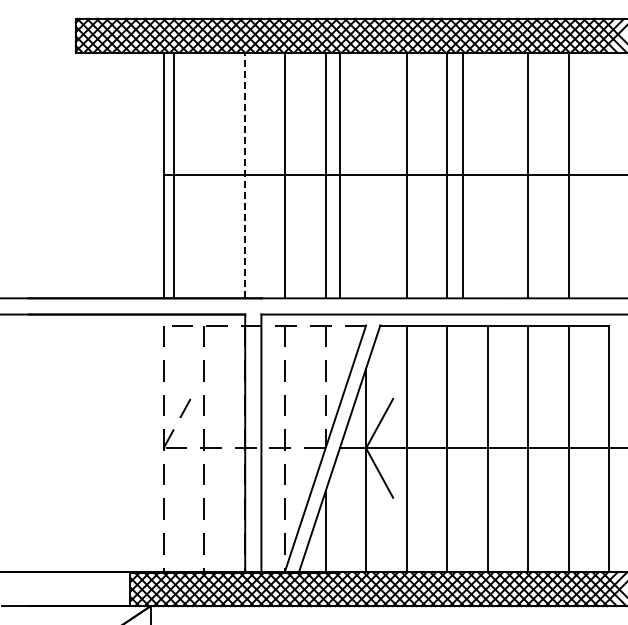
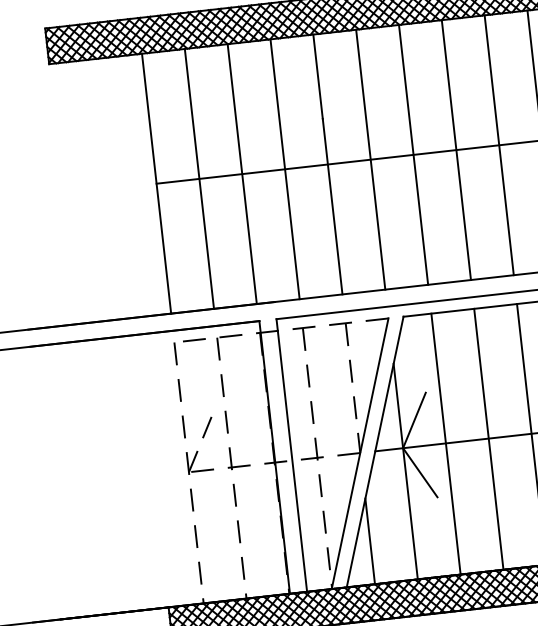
line: (174, 175) -> (199, 178), moved
line: (244, 175) -> (242, 174), dashed -> solid
line: (340, 175) -> (371, 159), moved
line: (462, 175) -> (499, 145), moved

